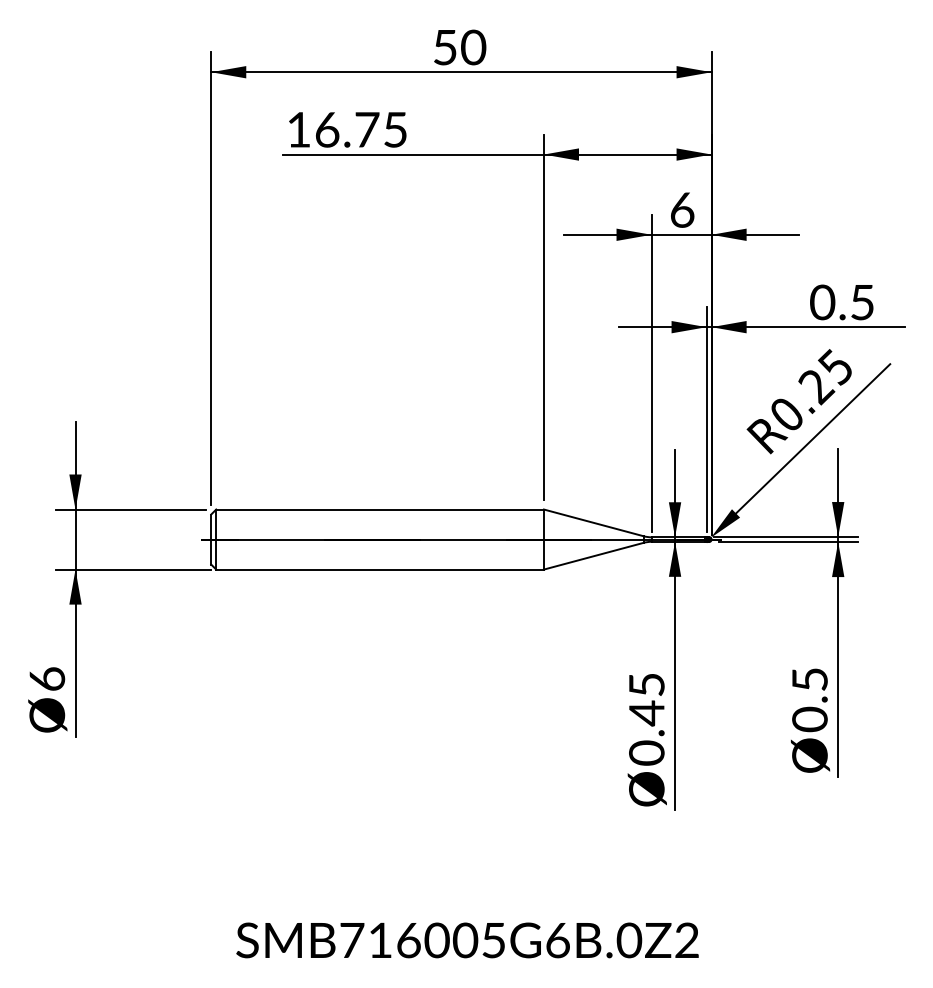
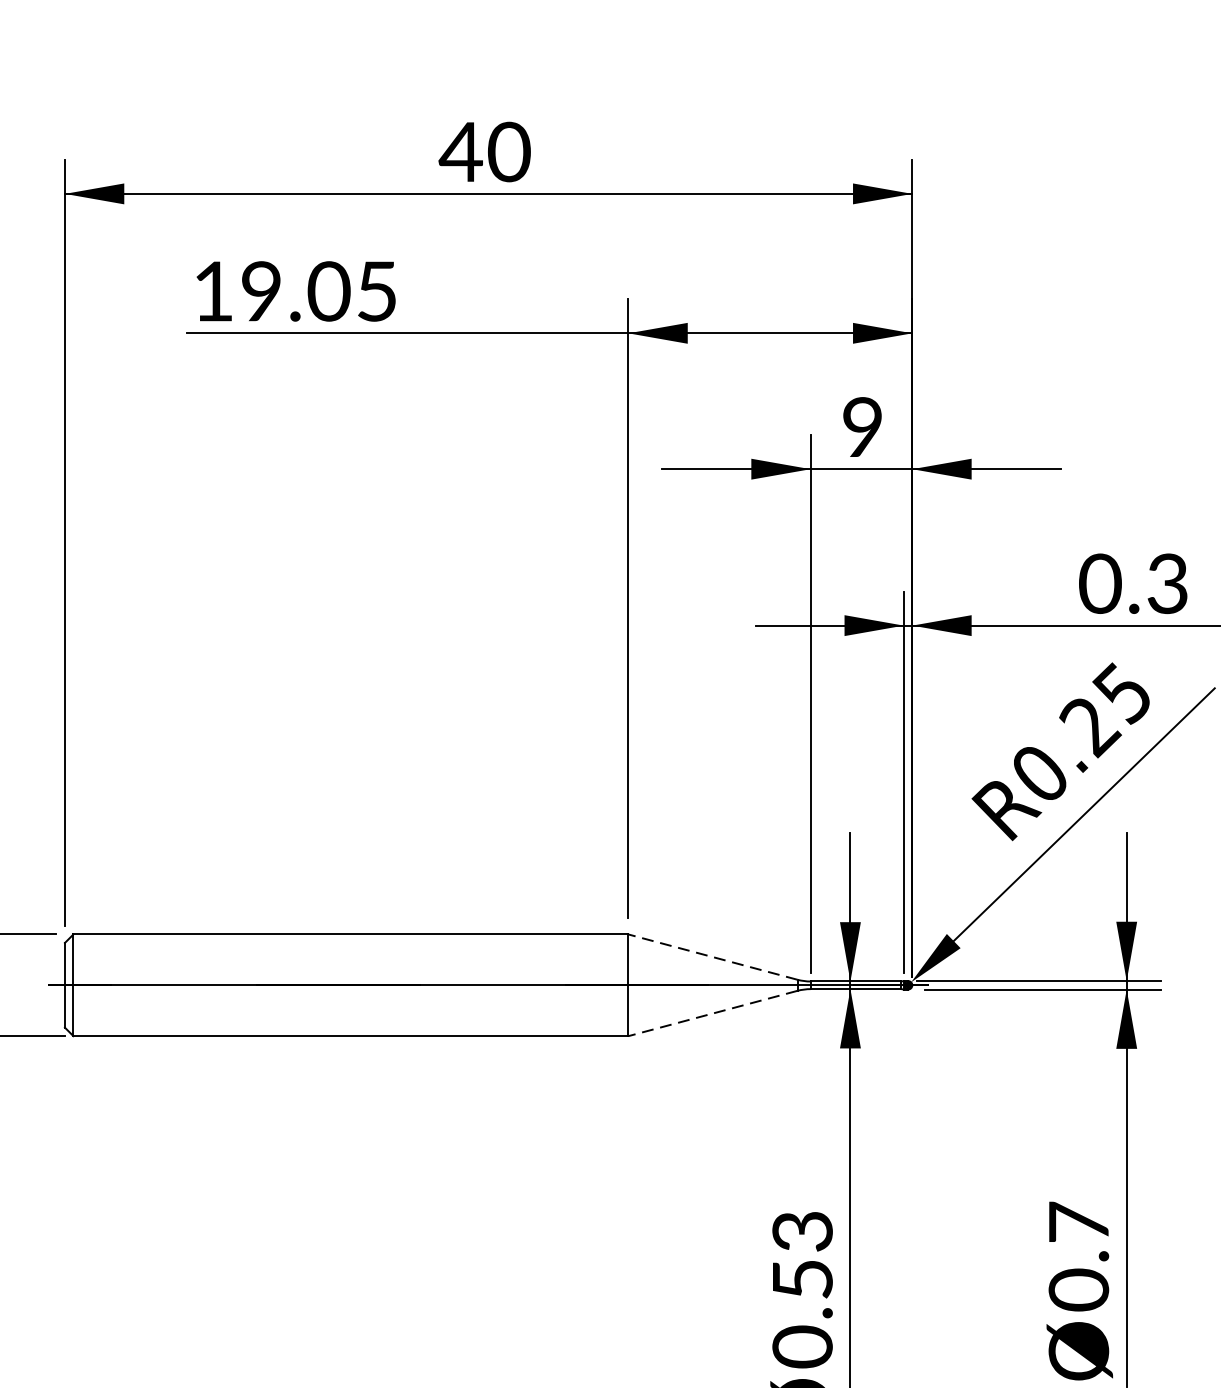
text: (444, 47) -> (459, 152), 50 -> 40
text: (347, 129) -> (295, 290), 16.75 -> 19.05
text: (682, 209) -> (863, 426), 6 -> 9
text: (861, 302) -> (1166, 583), 0.5 -> 0.3
line: (593, 522) -> (712, 956), solid -> dashed
line: (593, 556) -> (712, 1014), solid -> dashed
text: (809, 679) -> (1078, 1222), 0.5 -> 0.7
text: (646, 699) -> (802, 1256), 0.45 -> 0.53

